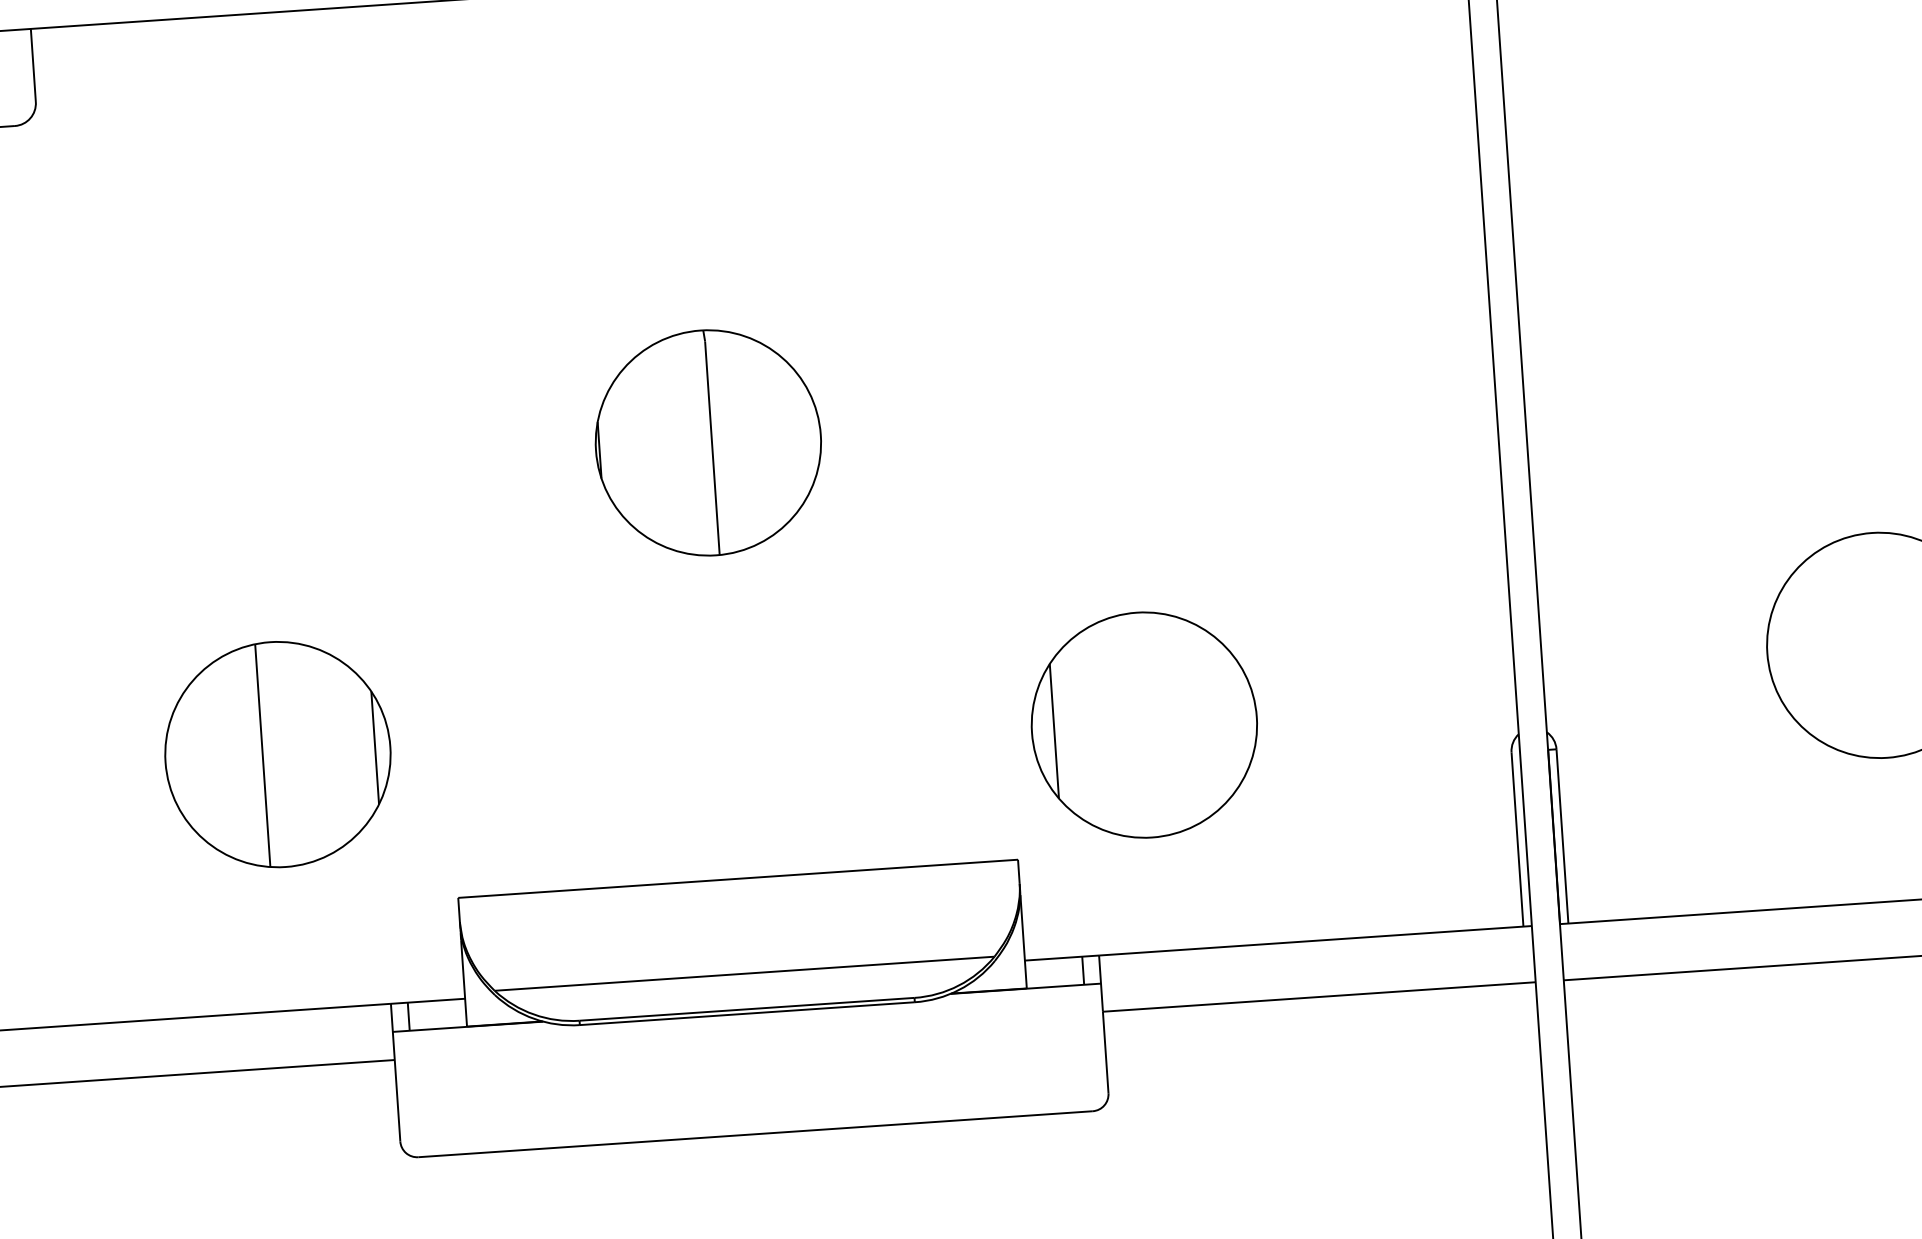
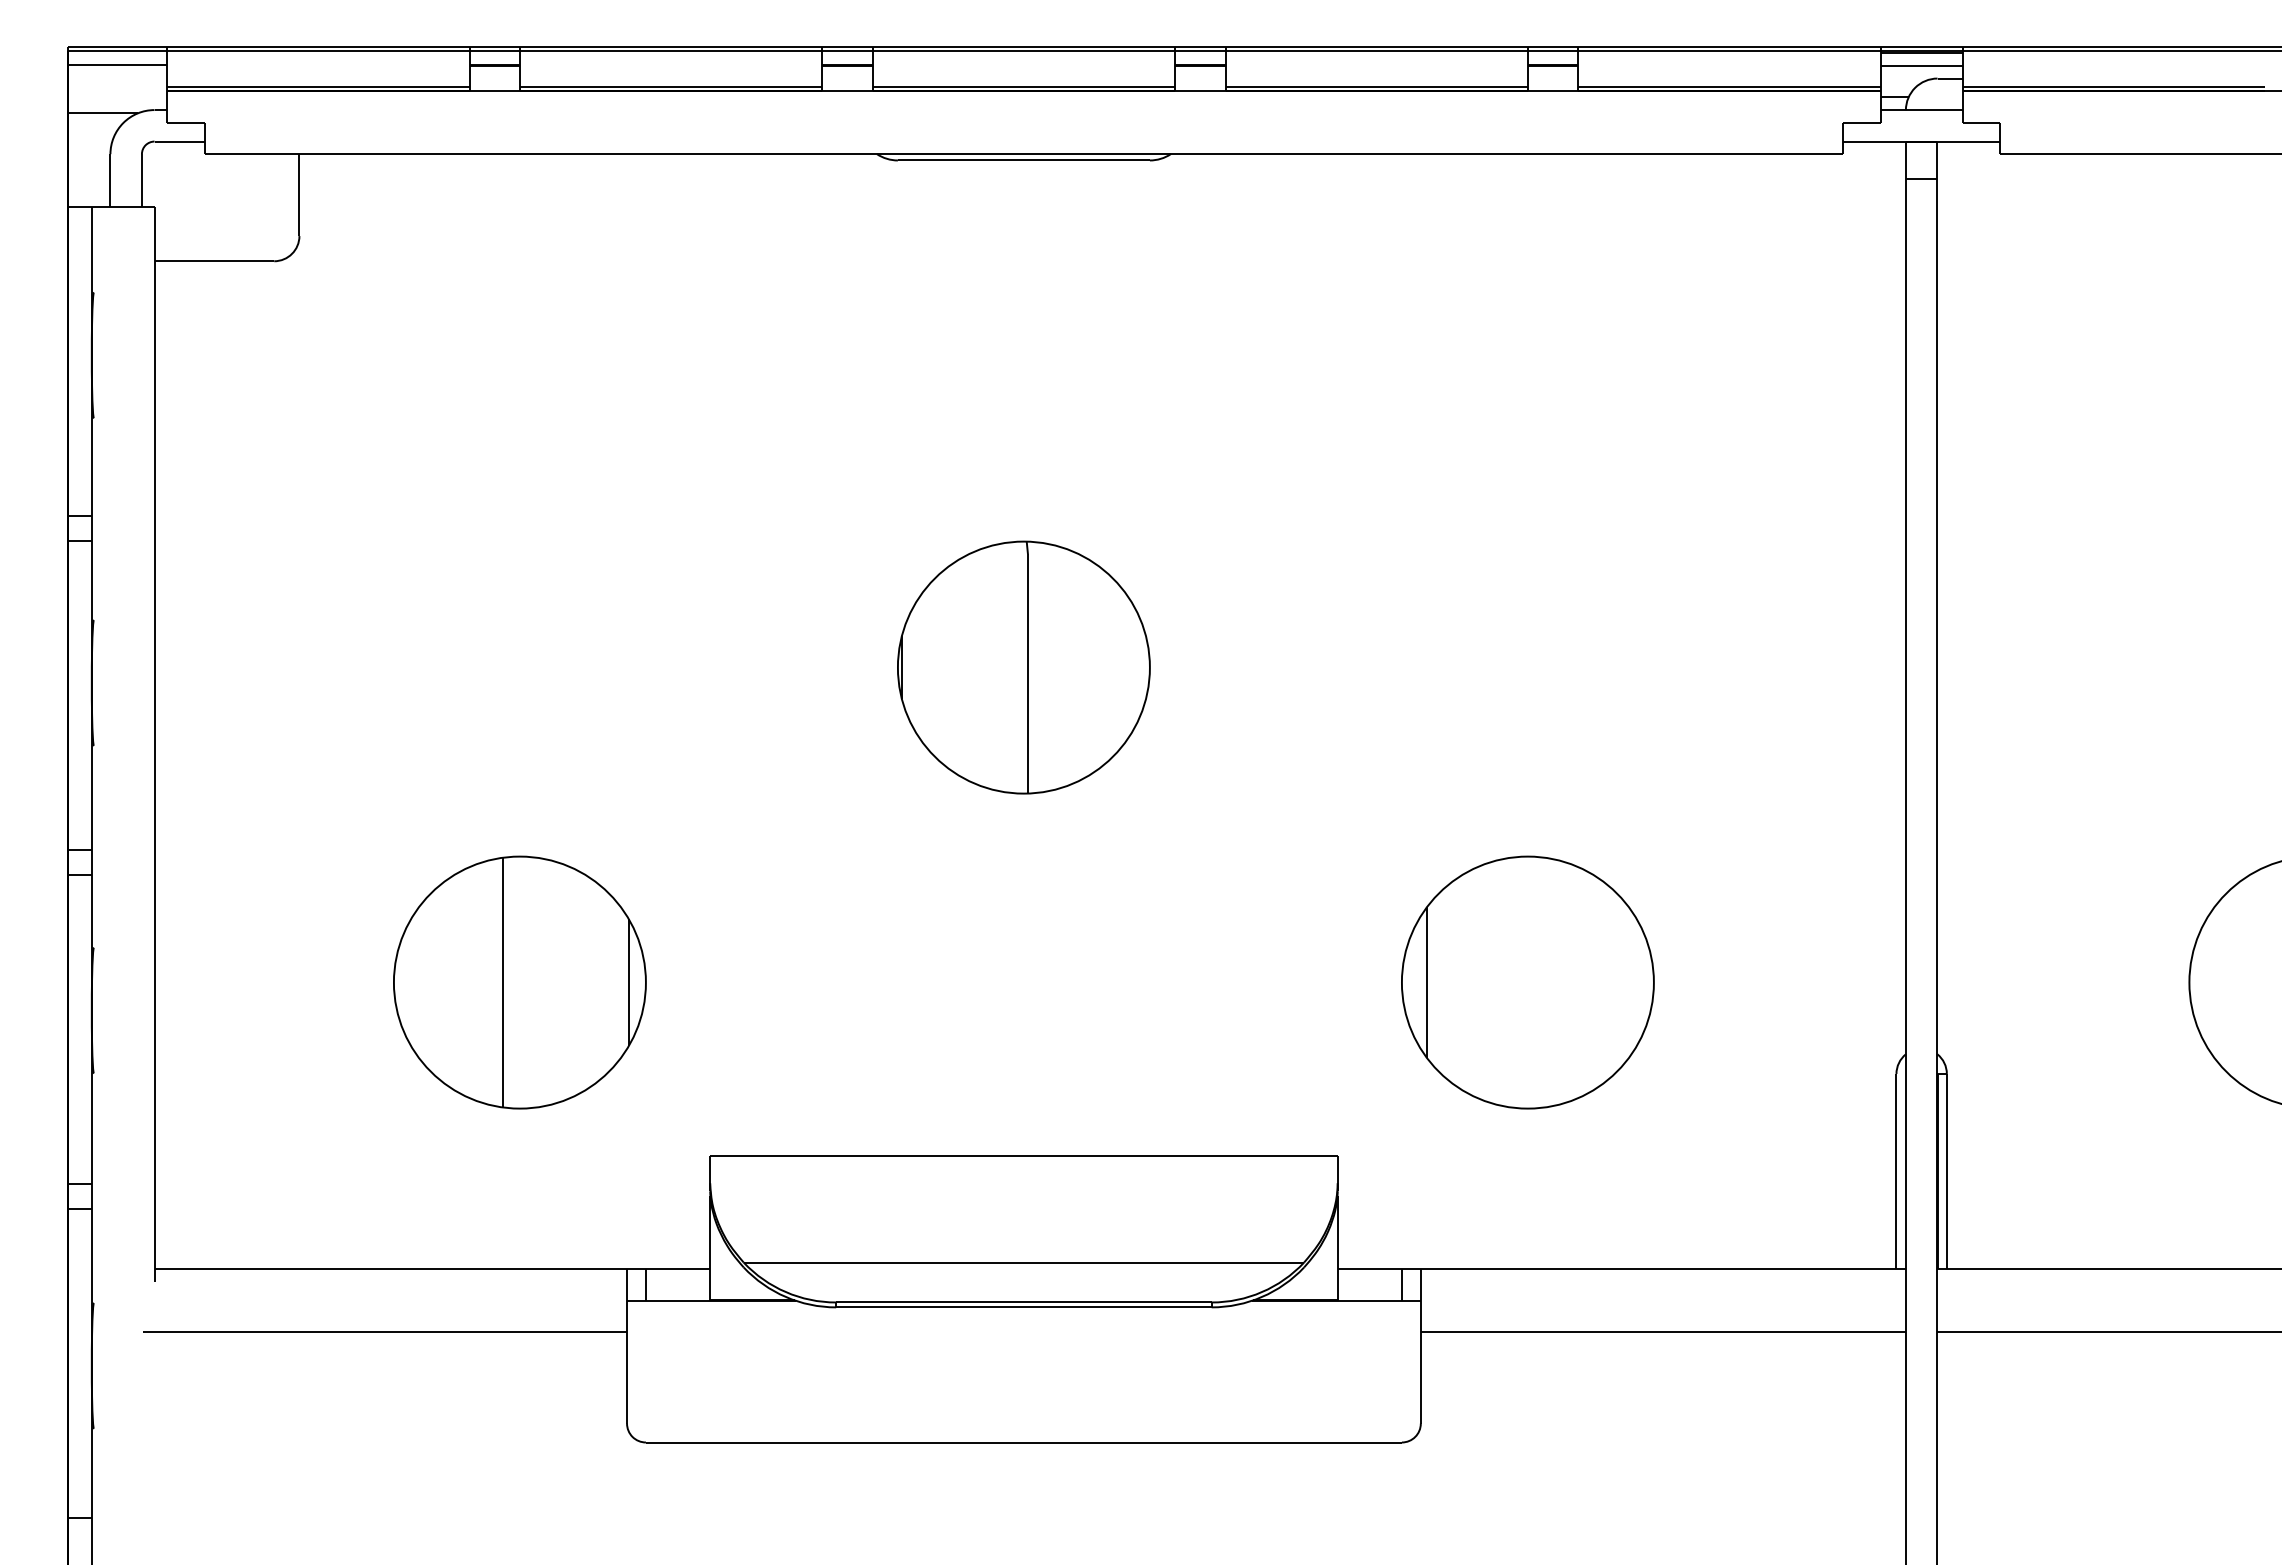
part: (1144, 725) -> (1527, 982), moved

